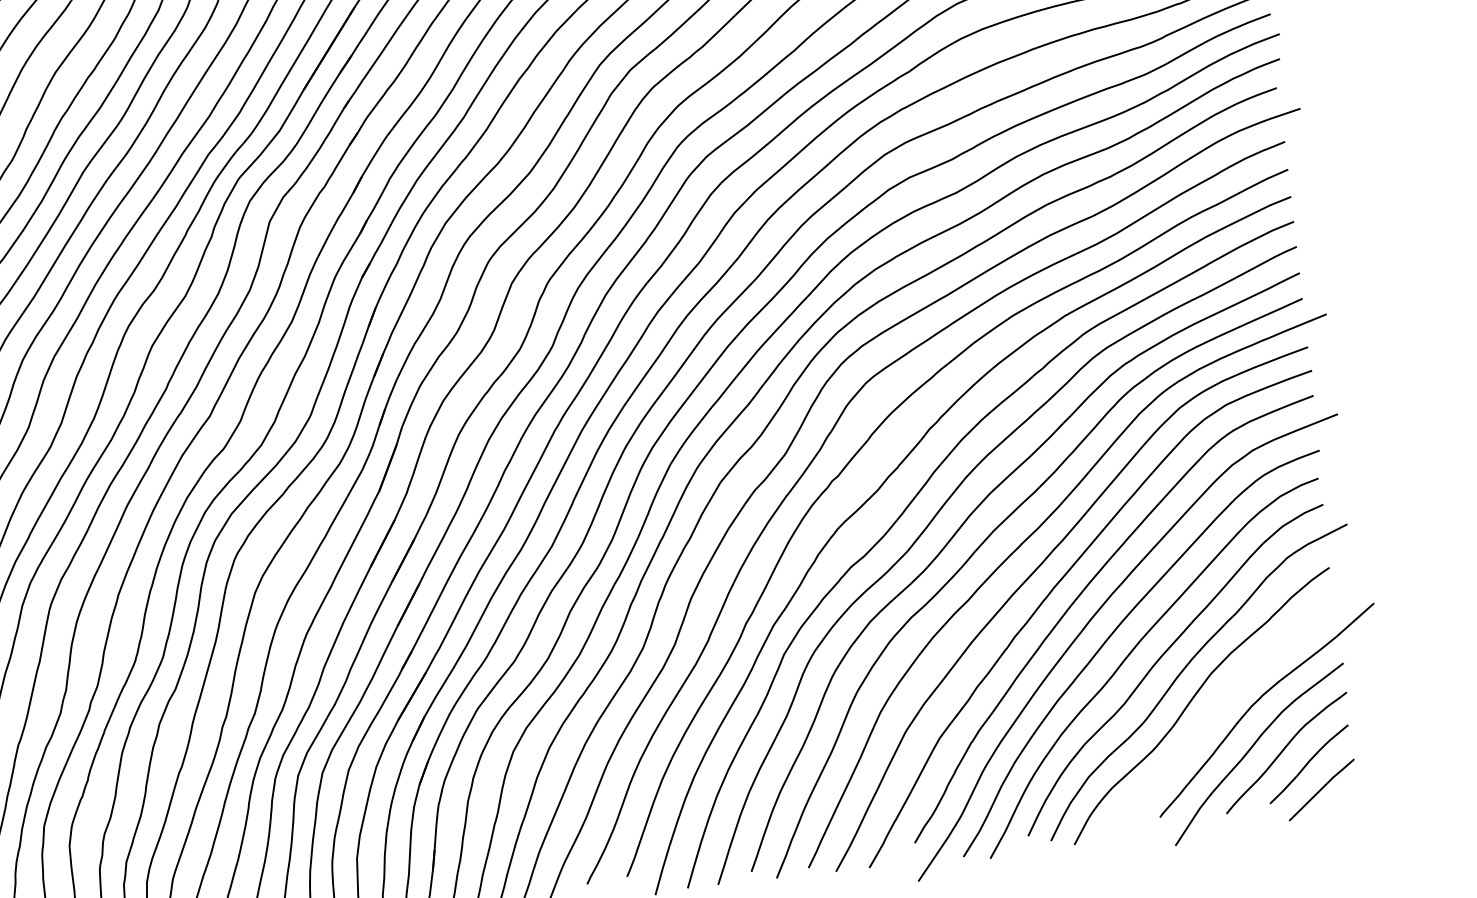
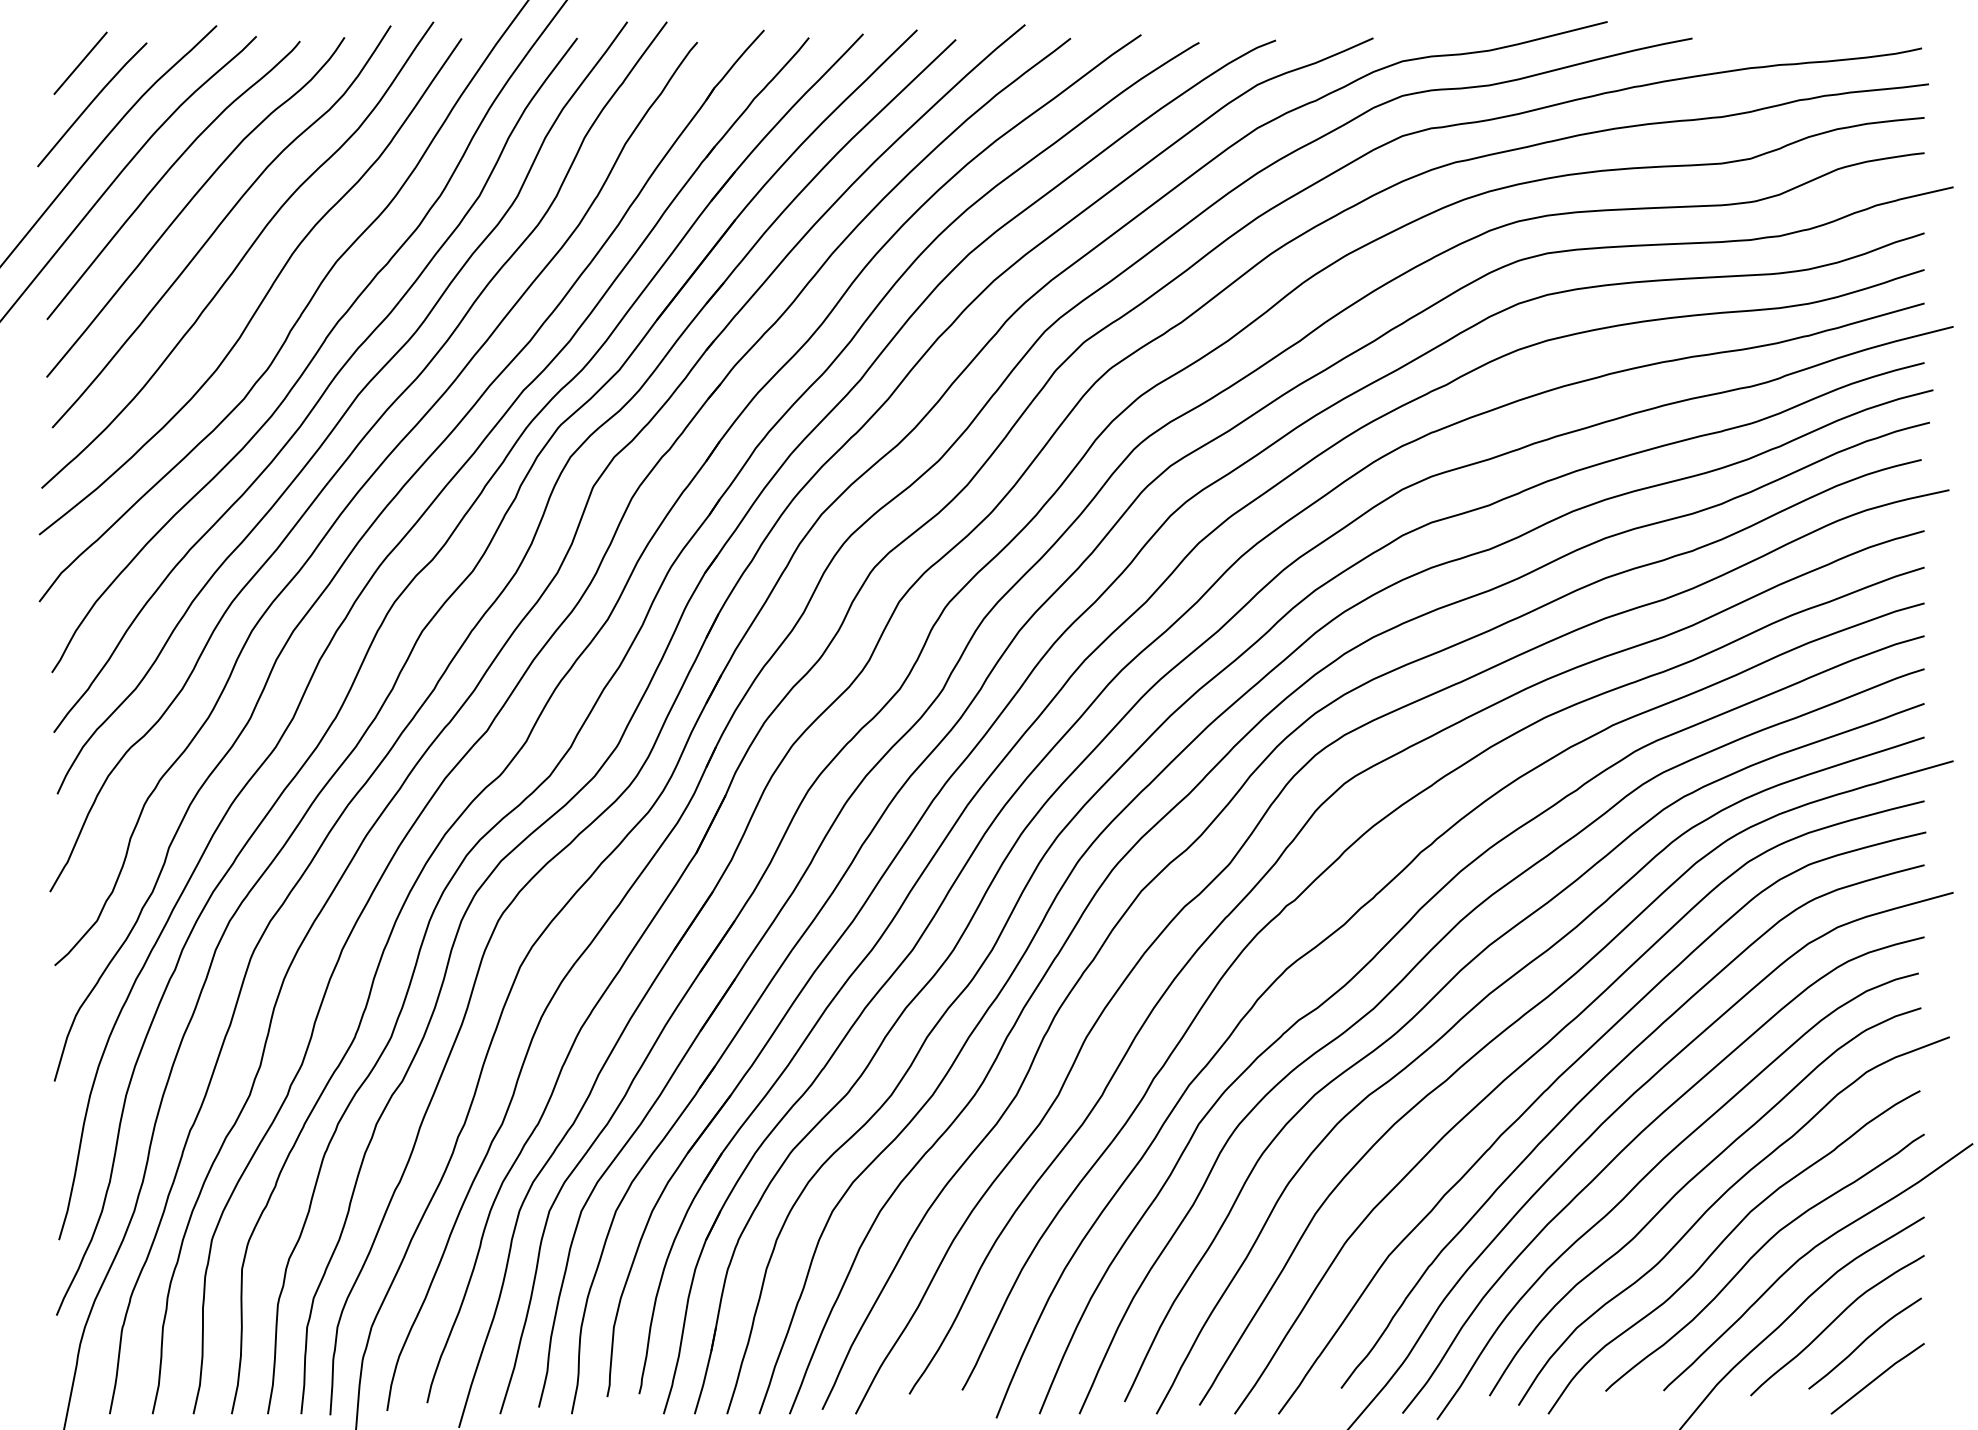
curve: (1219, 705) -> (1756, 1254), added

